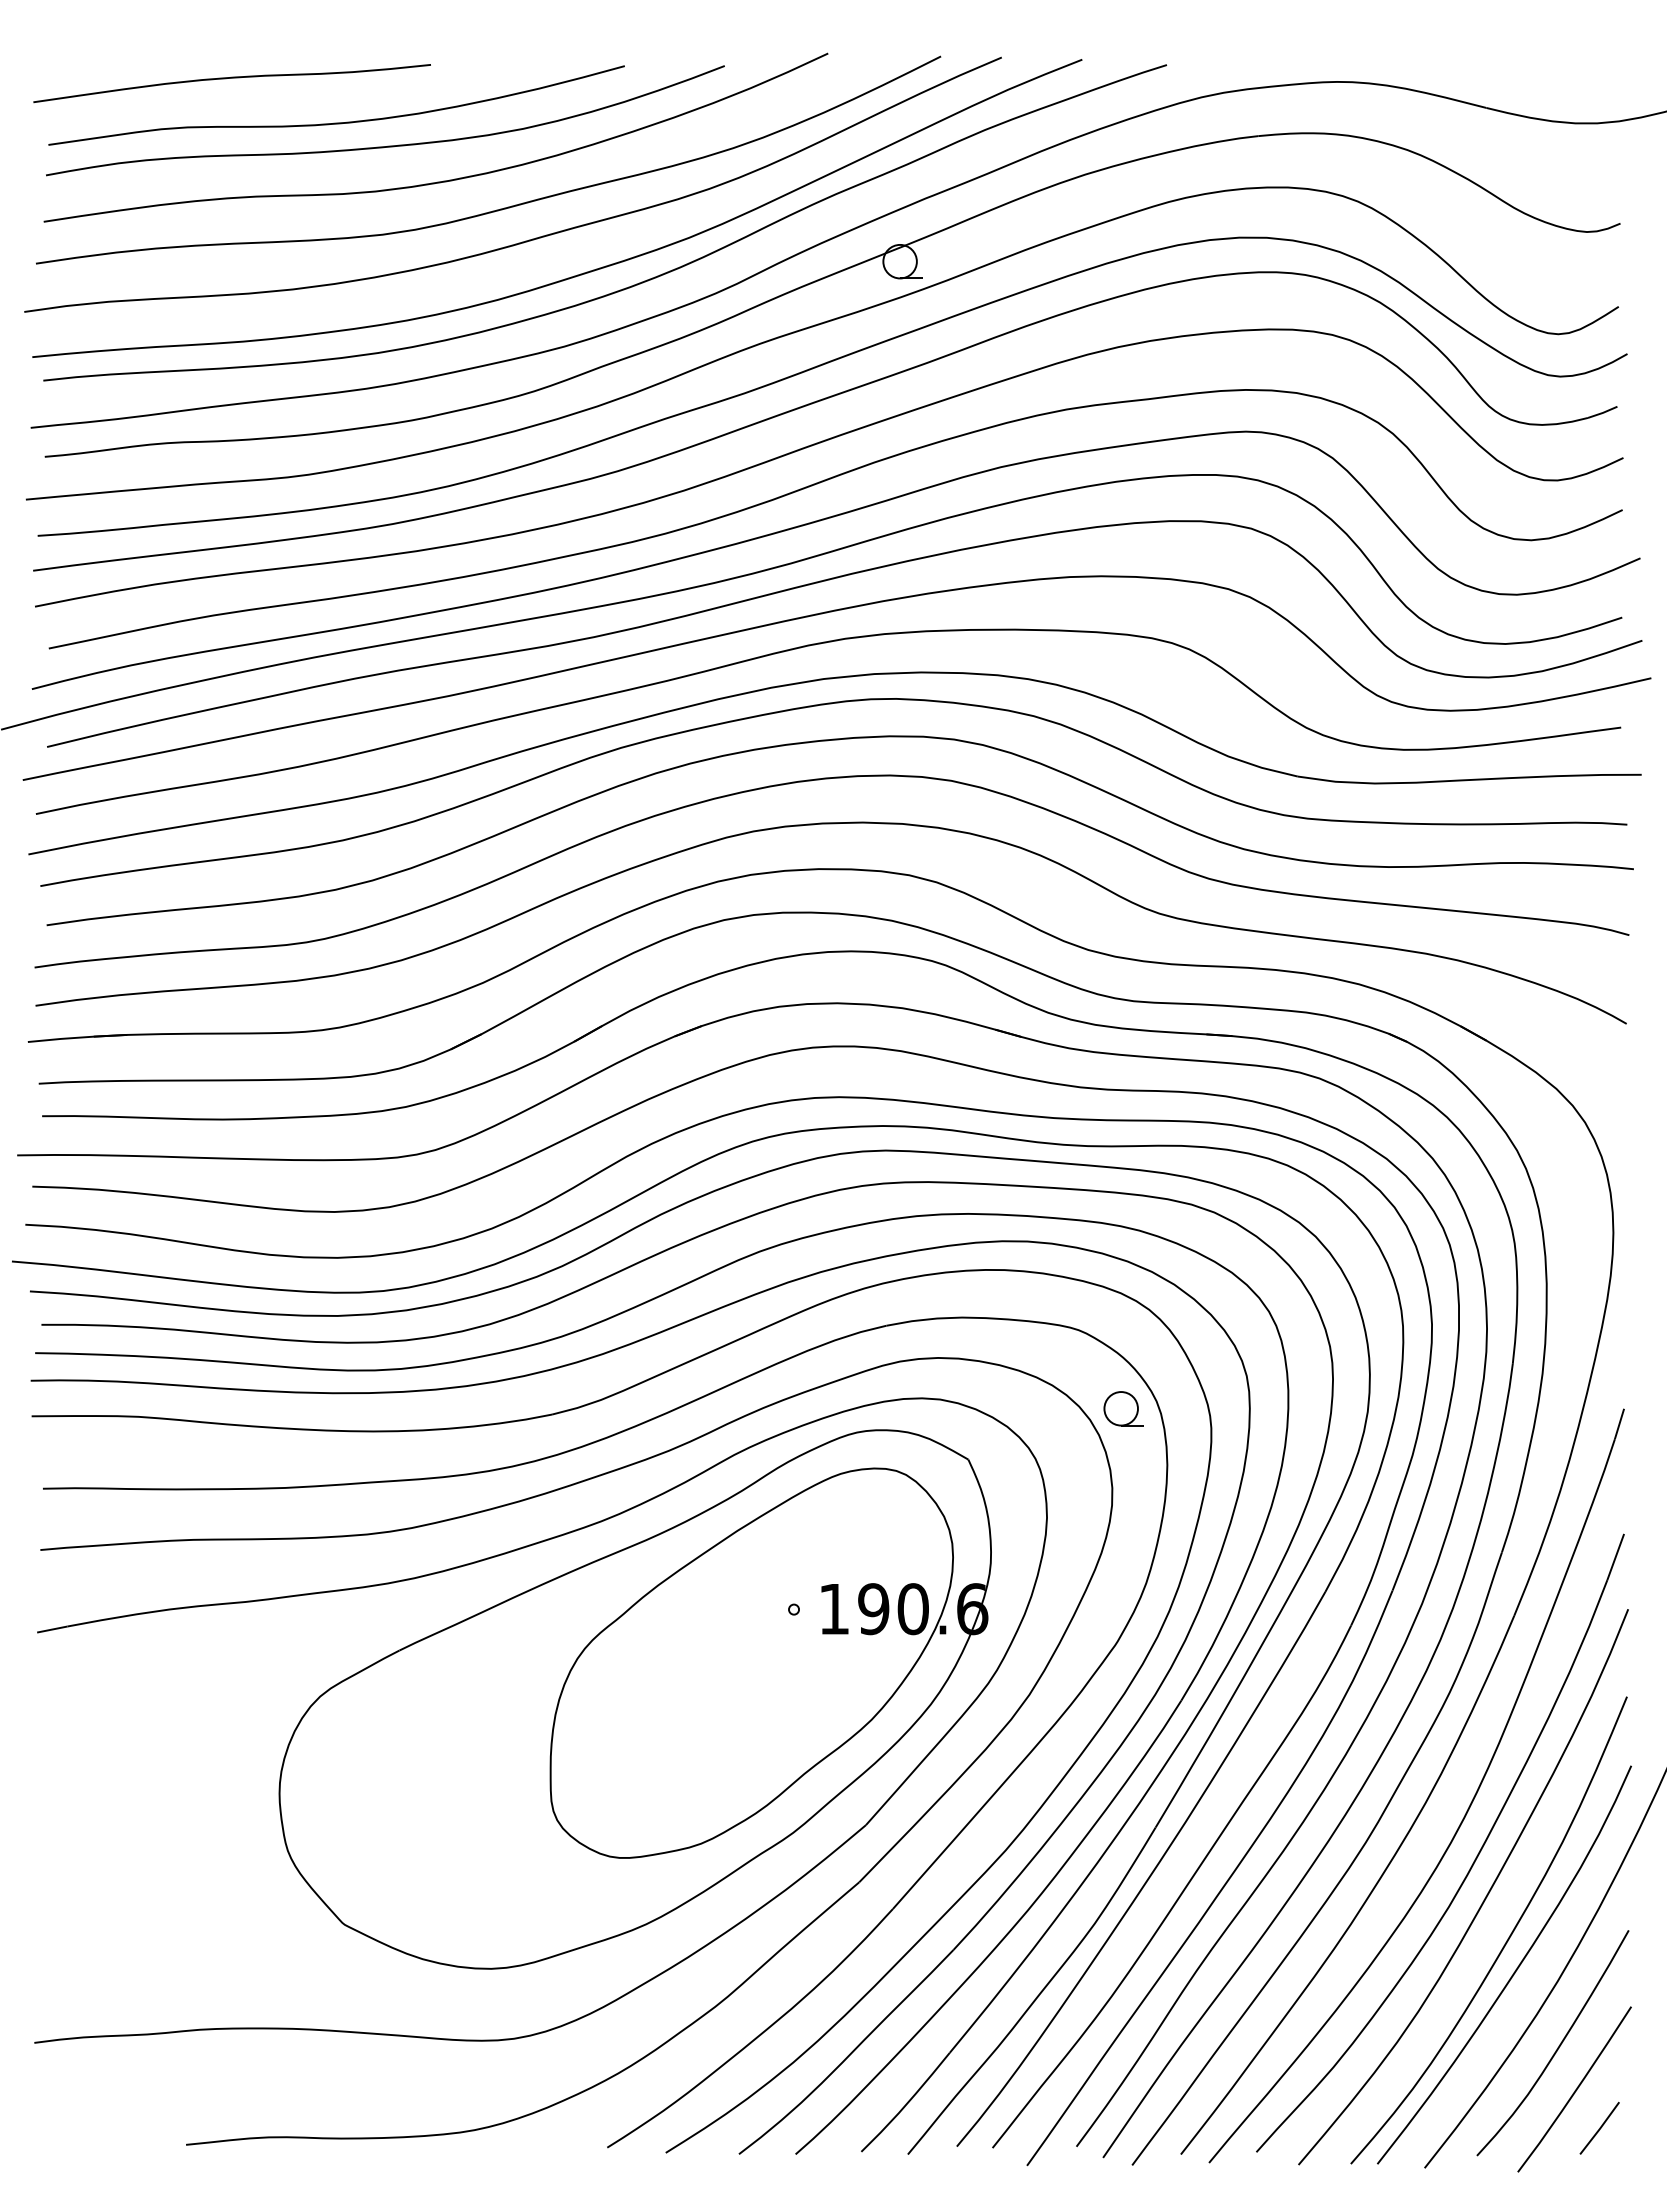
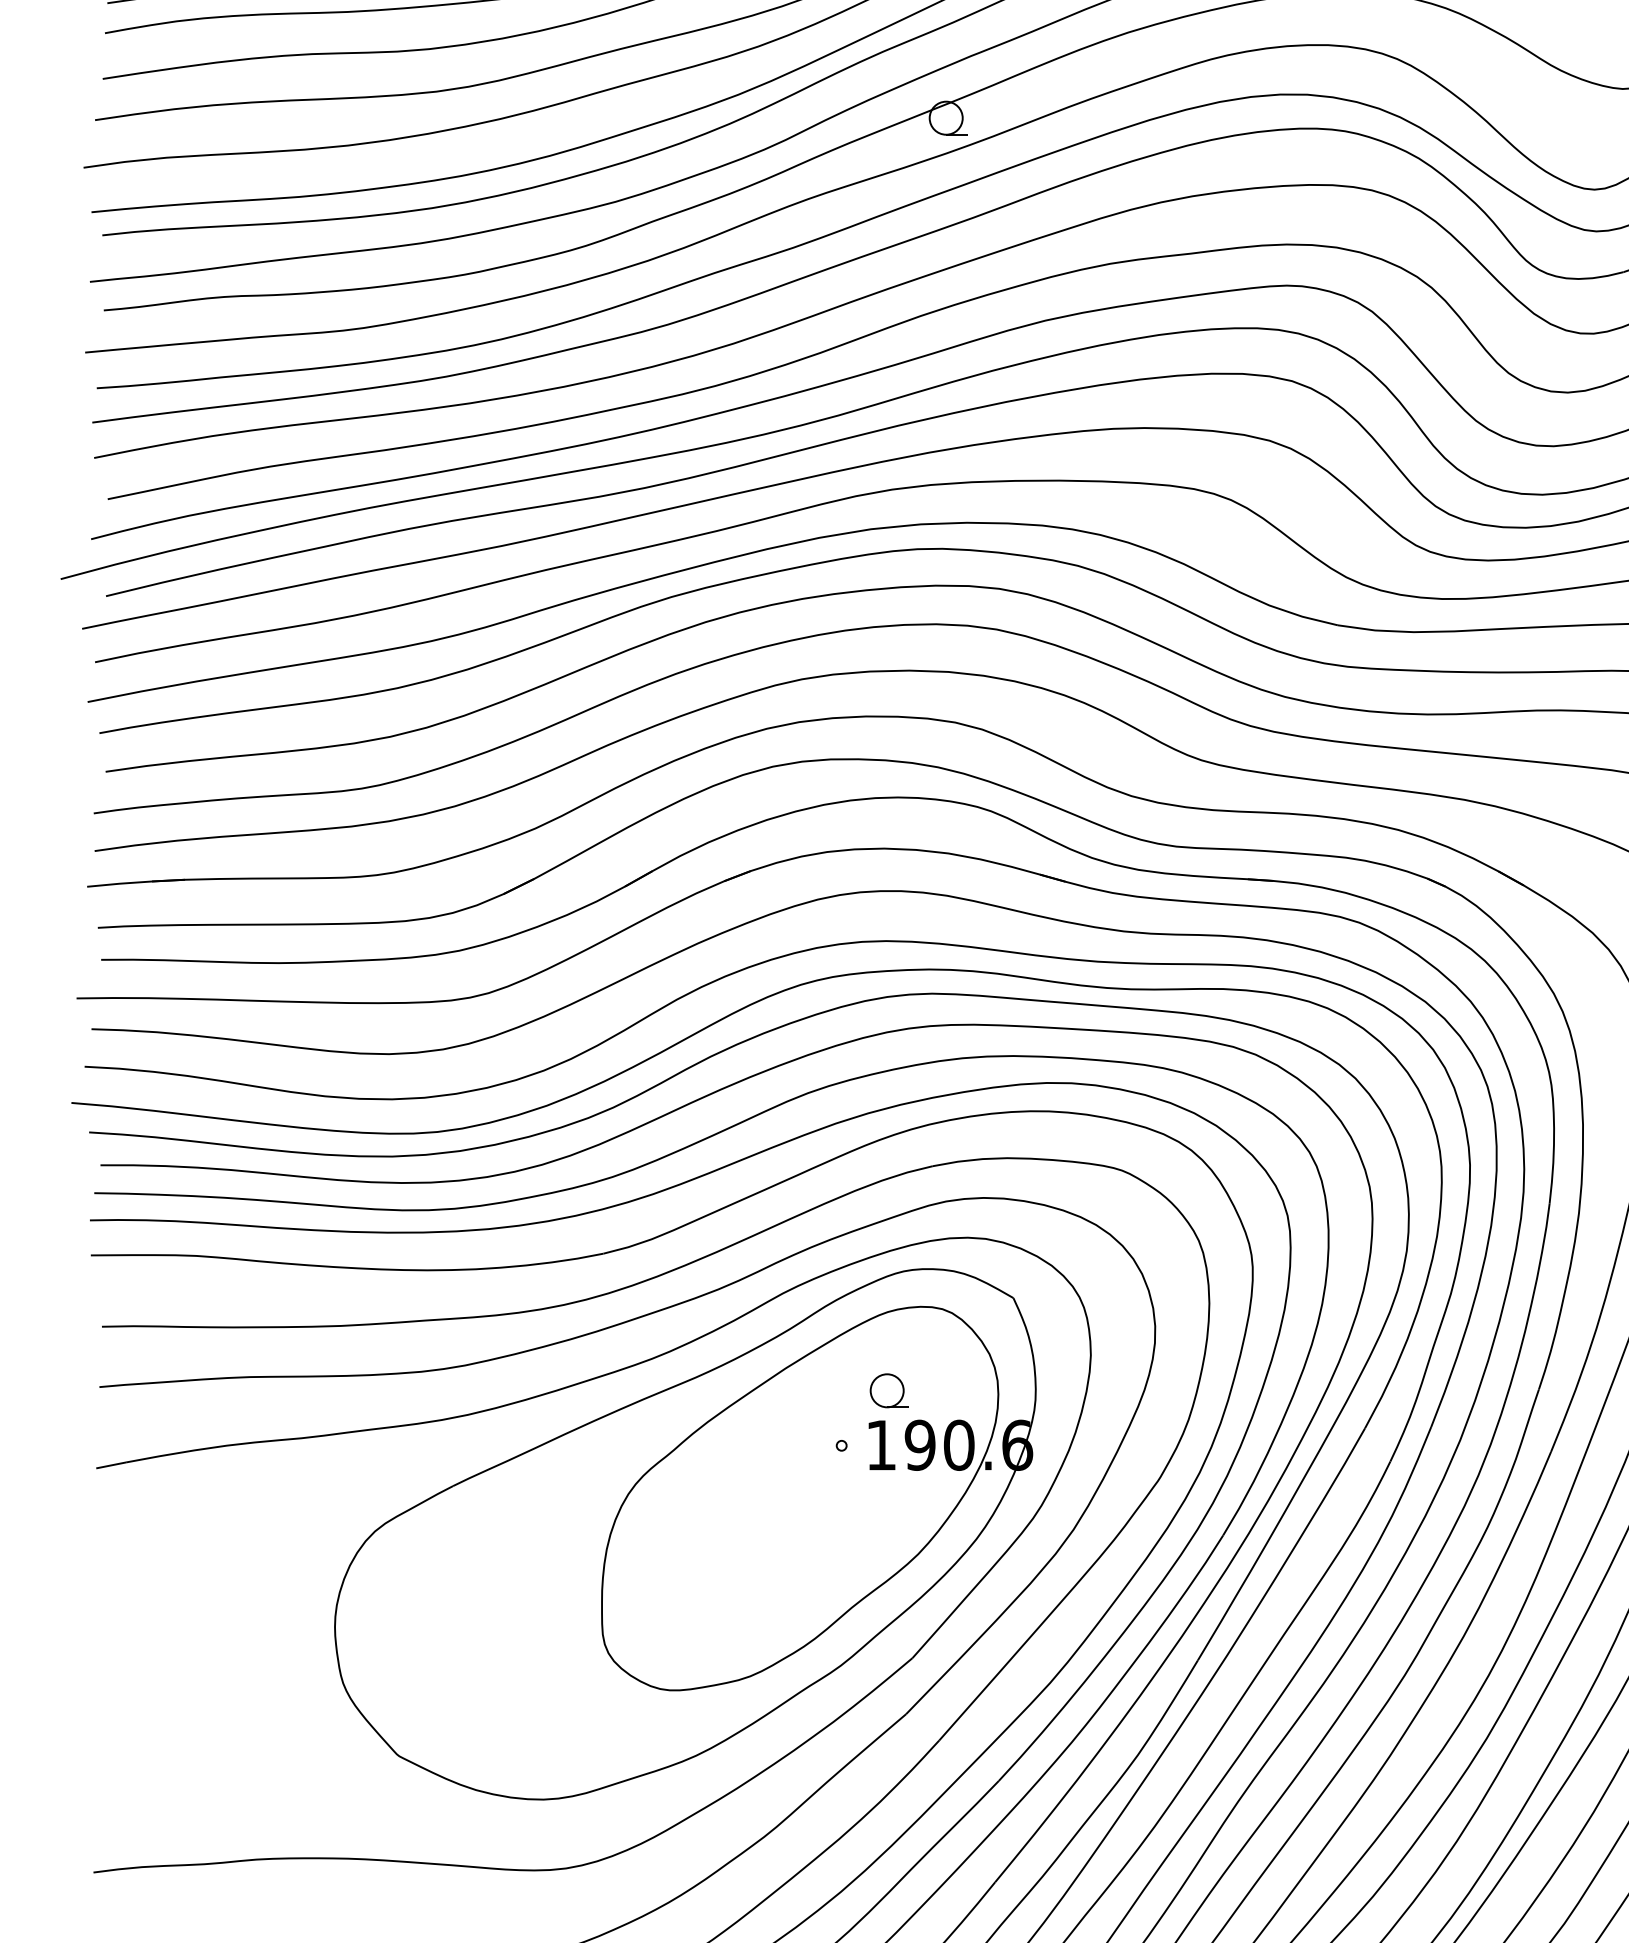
part: (1123, 1408) -> (889, 1390), moved

